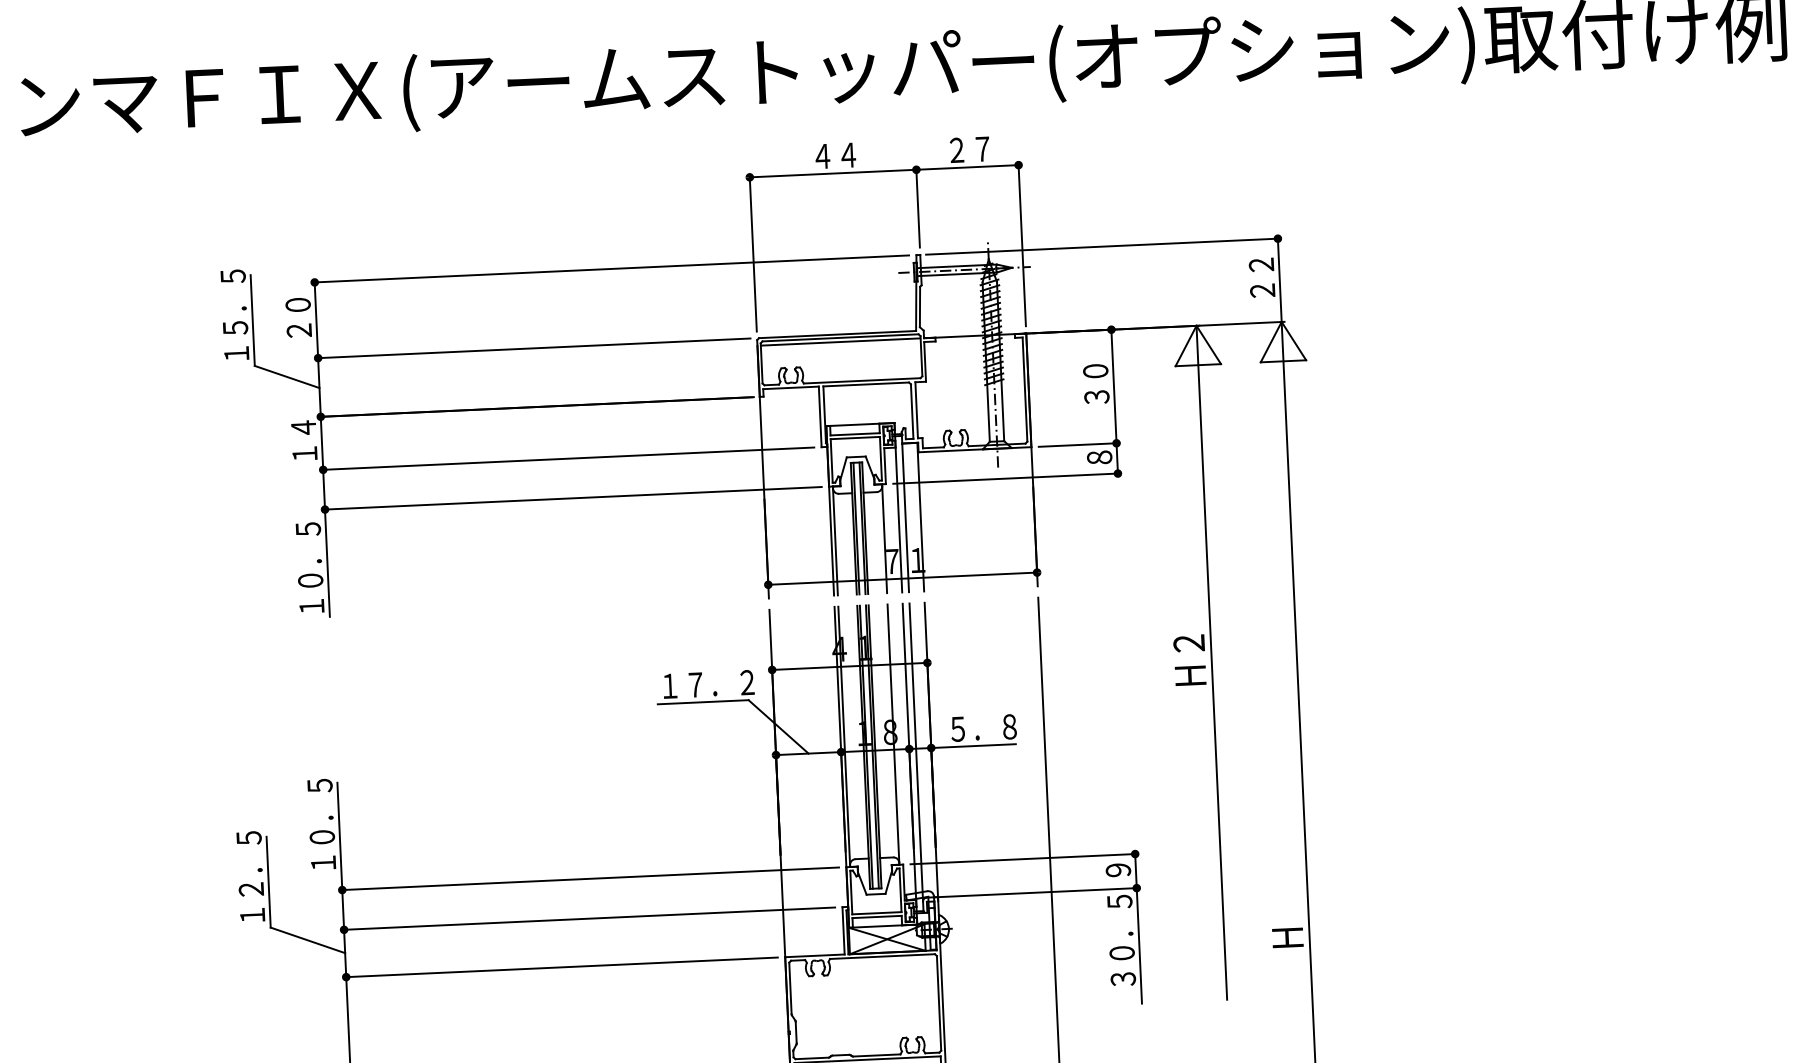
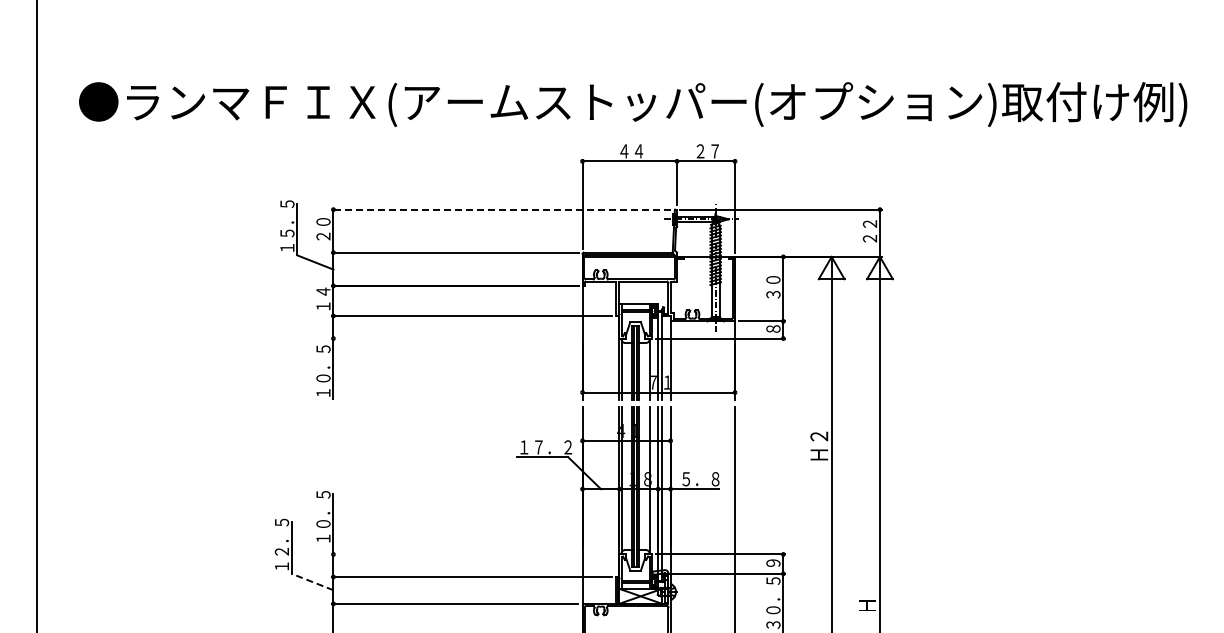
line: (609, 268) -> (500, 209), solid -> dashed
line: (571, 498) -> (473, 338), removed
line: (589, 878) -> (473, 554), removed
line: (307, 939) -> (312, 581), solid -> dashed

